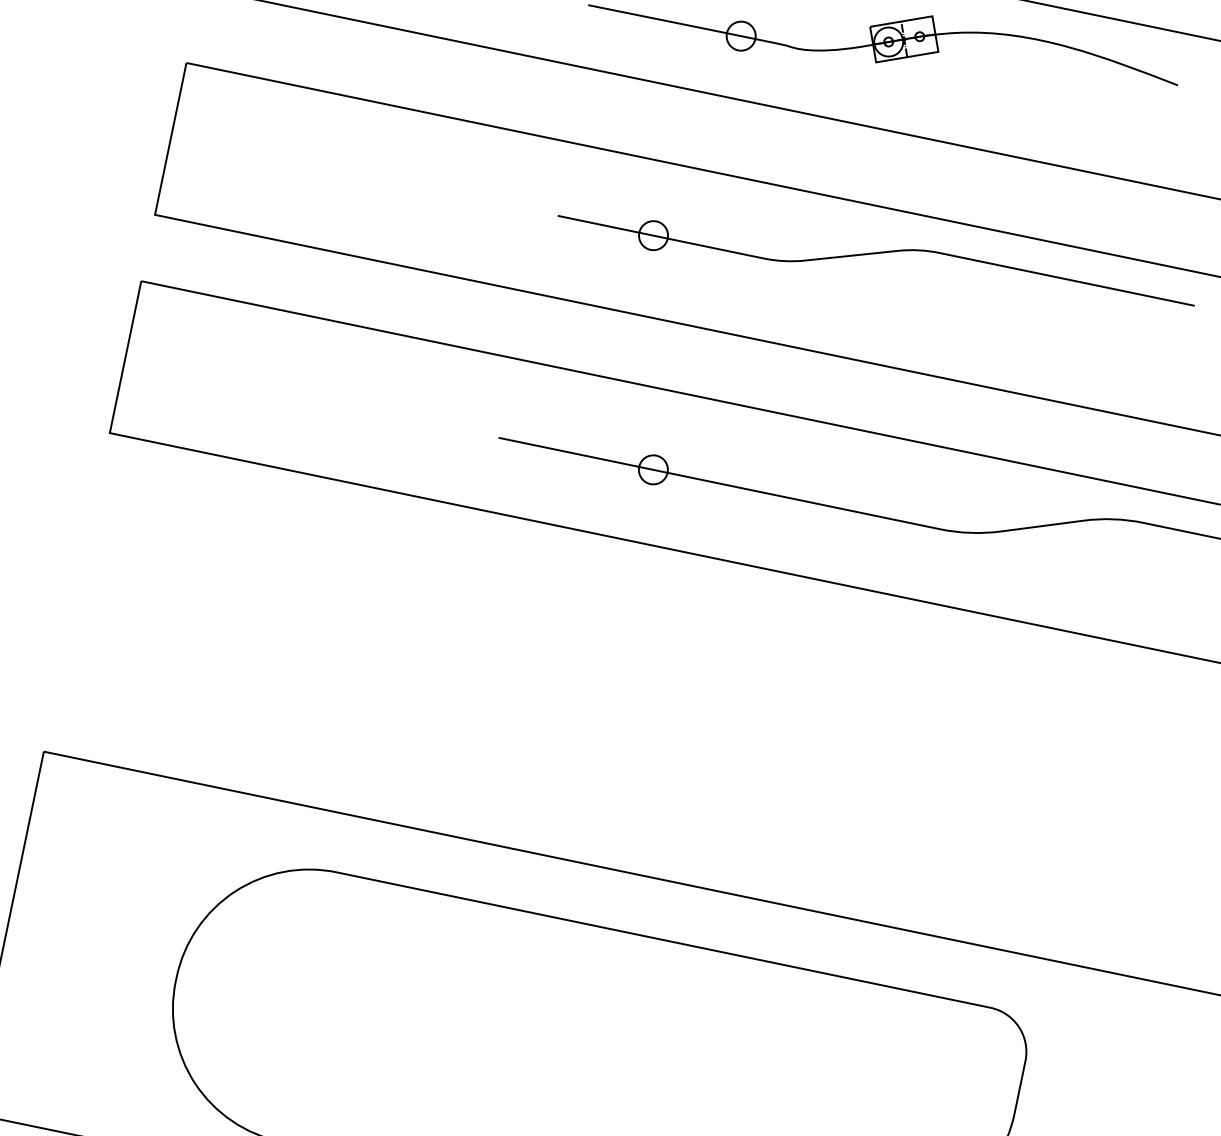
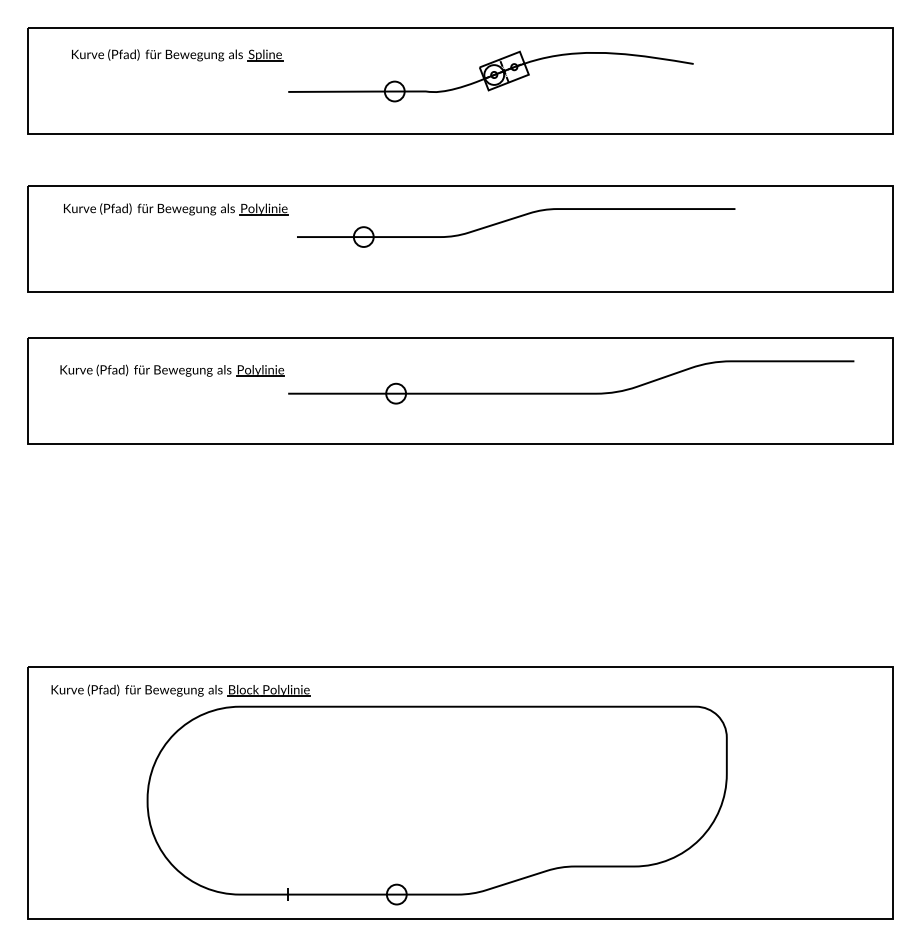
part: (393, 140) -> (176, 209), added
part: (339, 370) -> (172, 370), added
part: (256, 831) -> (180, 690), added

